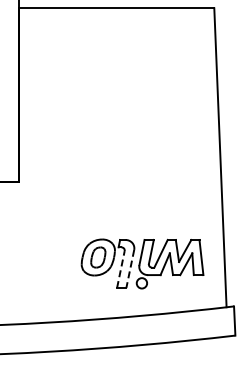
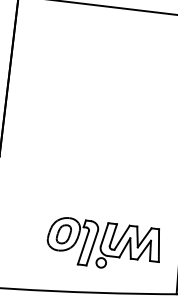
line: (120, 269) -> (83, 247), dashed -> solid
line: (130, 269) -> (92, 248), dashed -> solid

